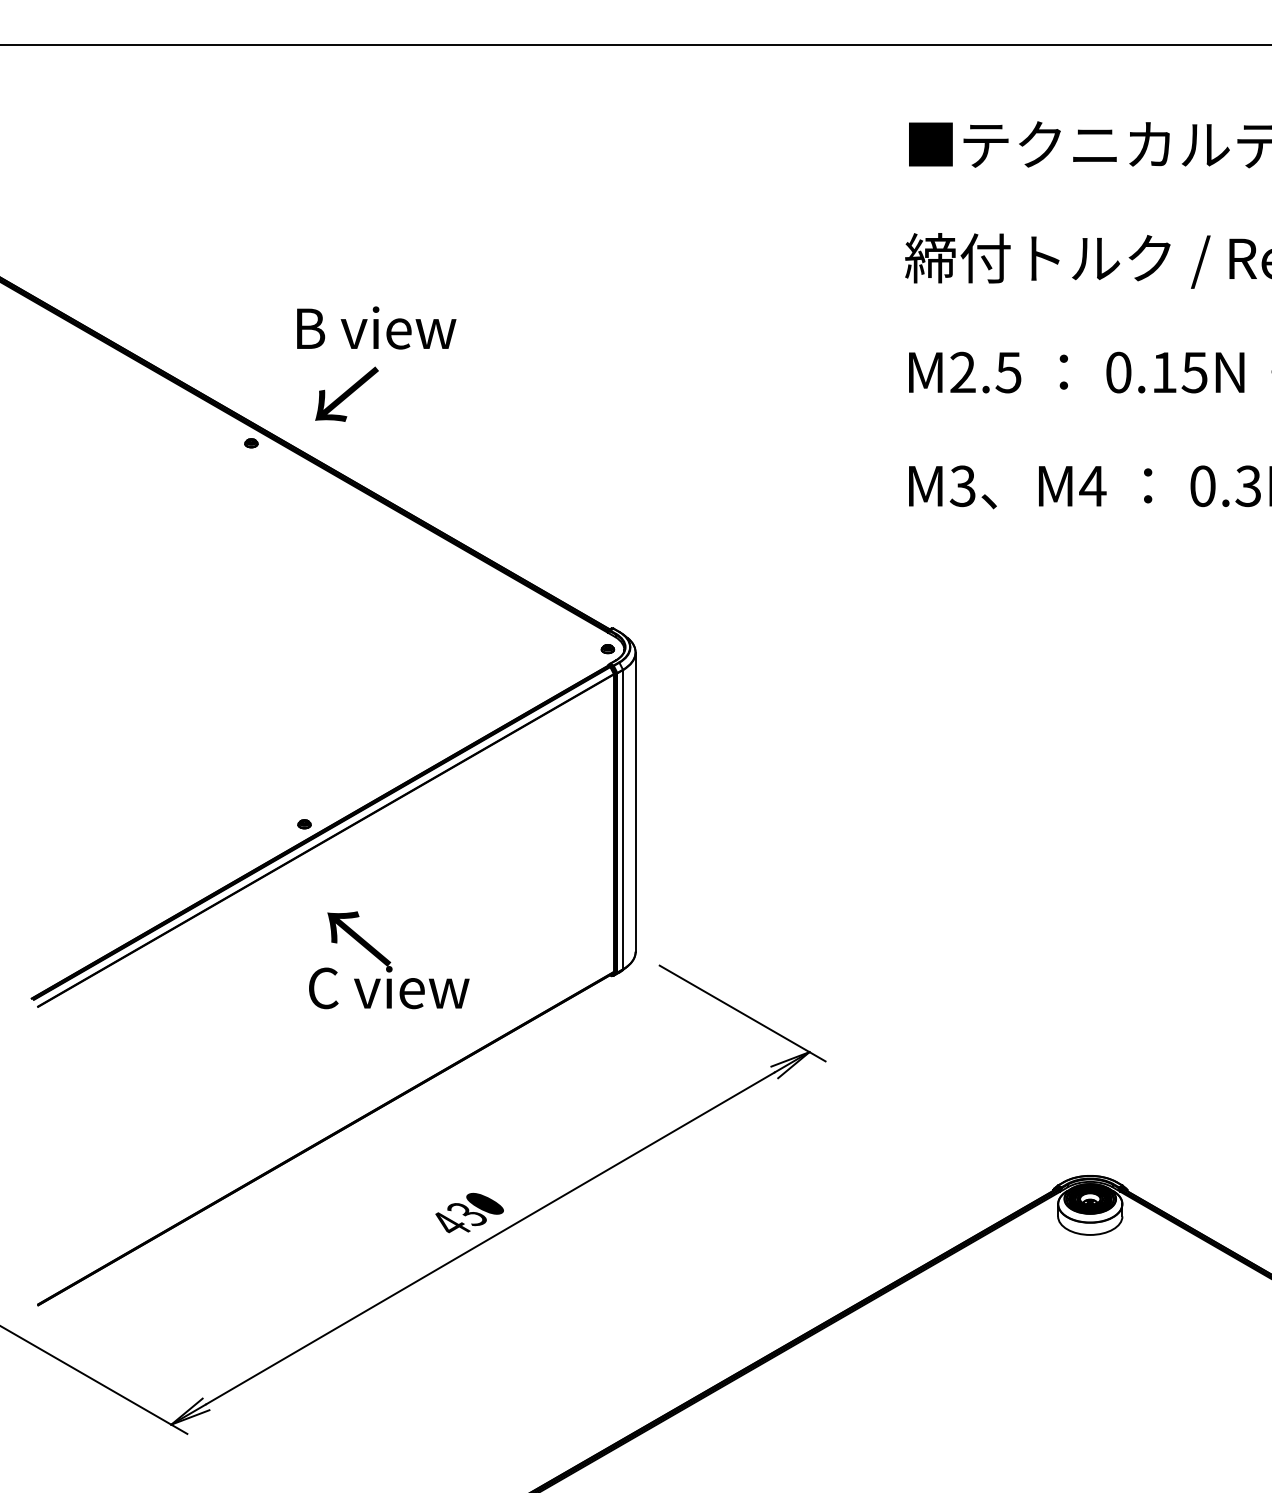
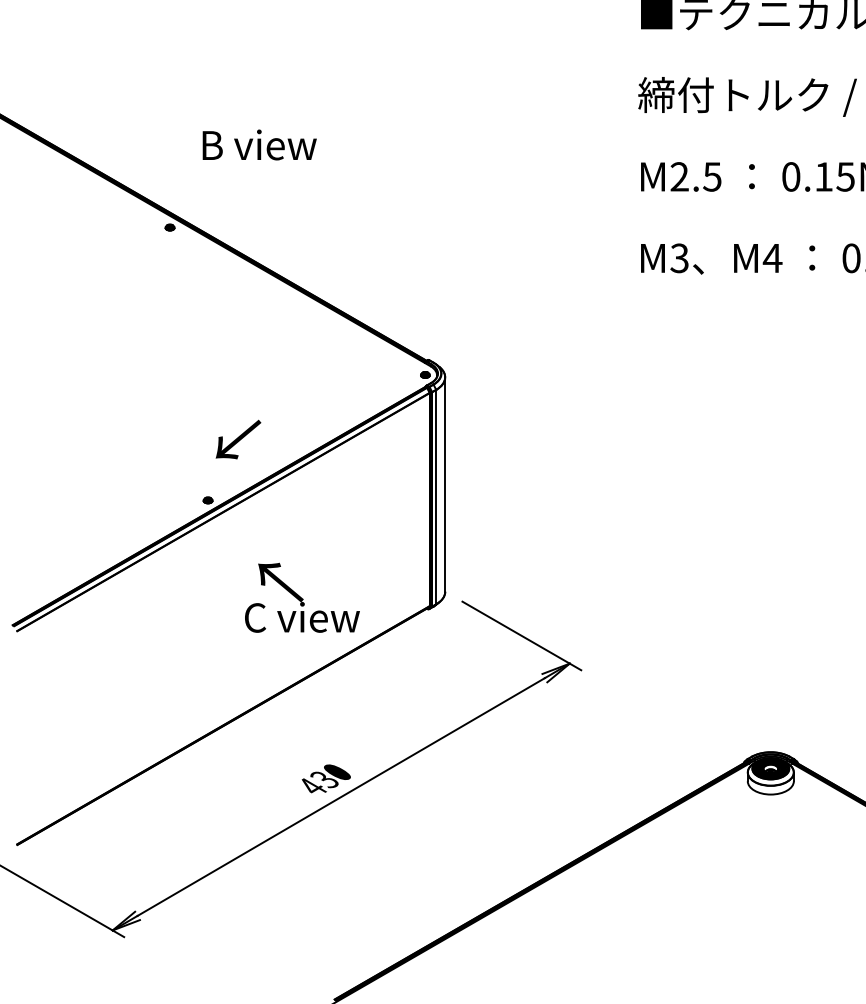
text: (346, 393) -> (238, 439), moved
text: (389, 960) -> (302, 597), moved

